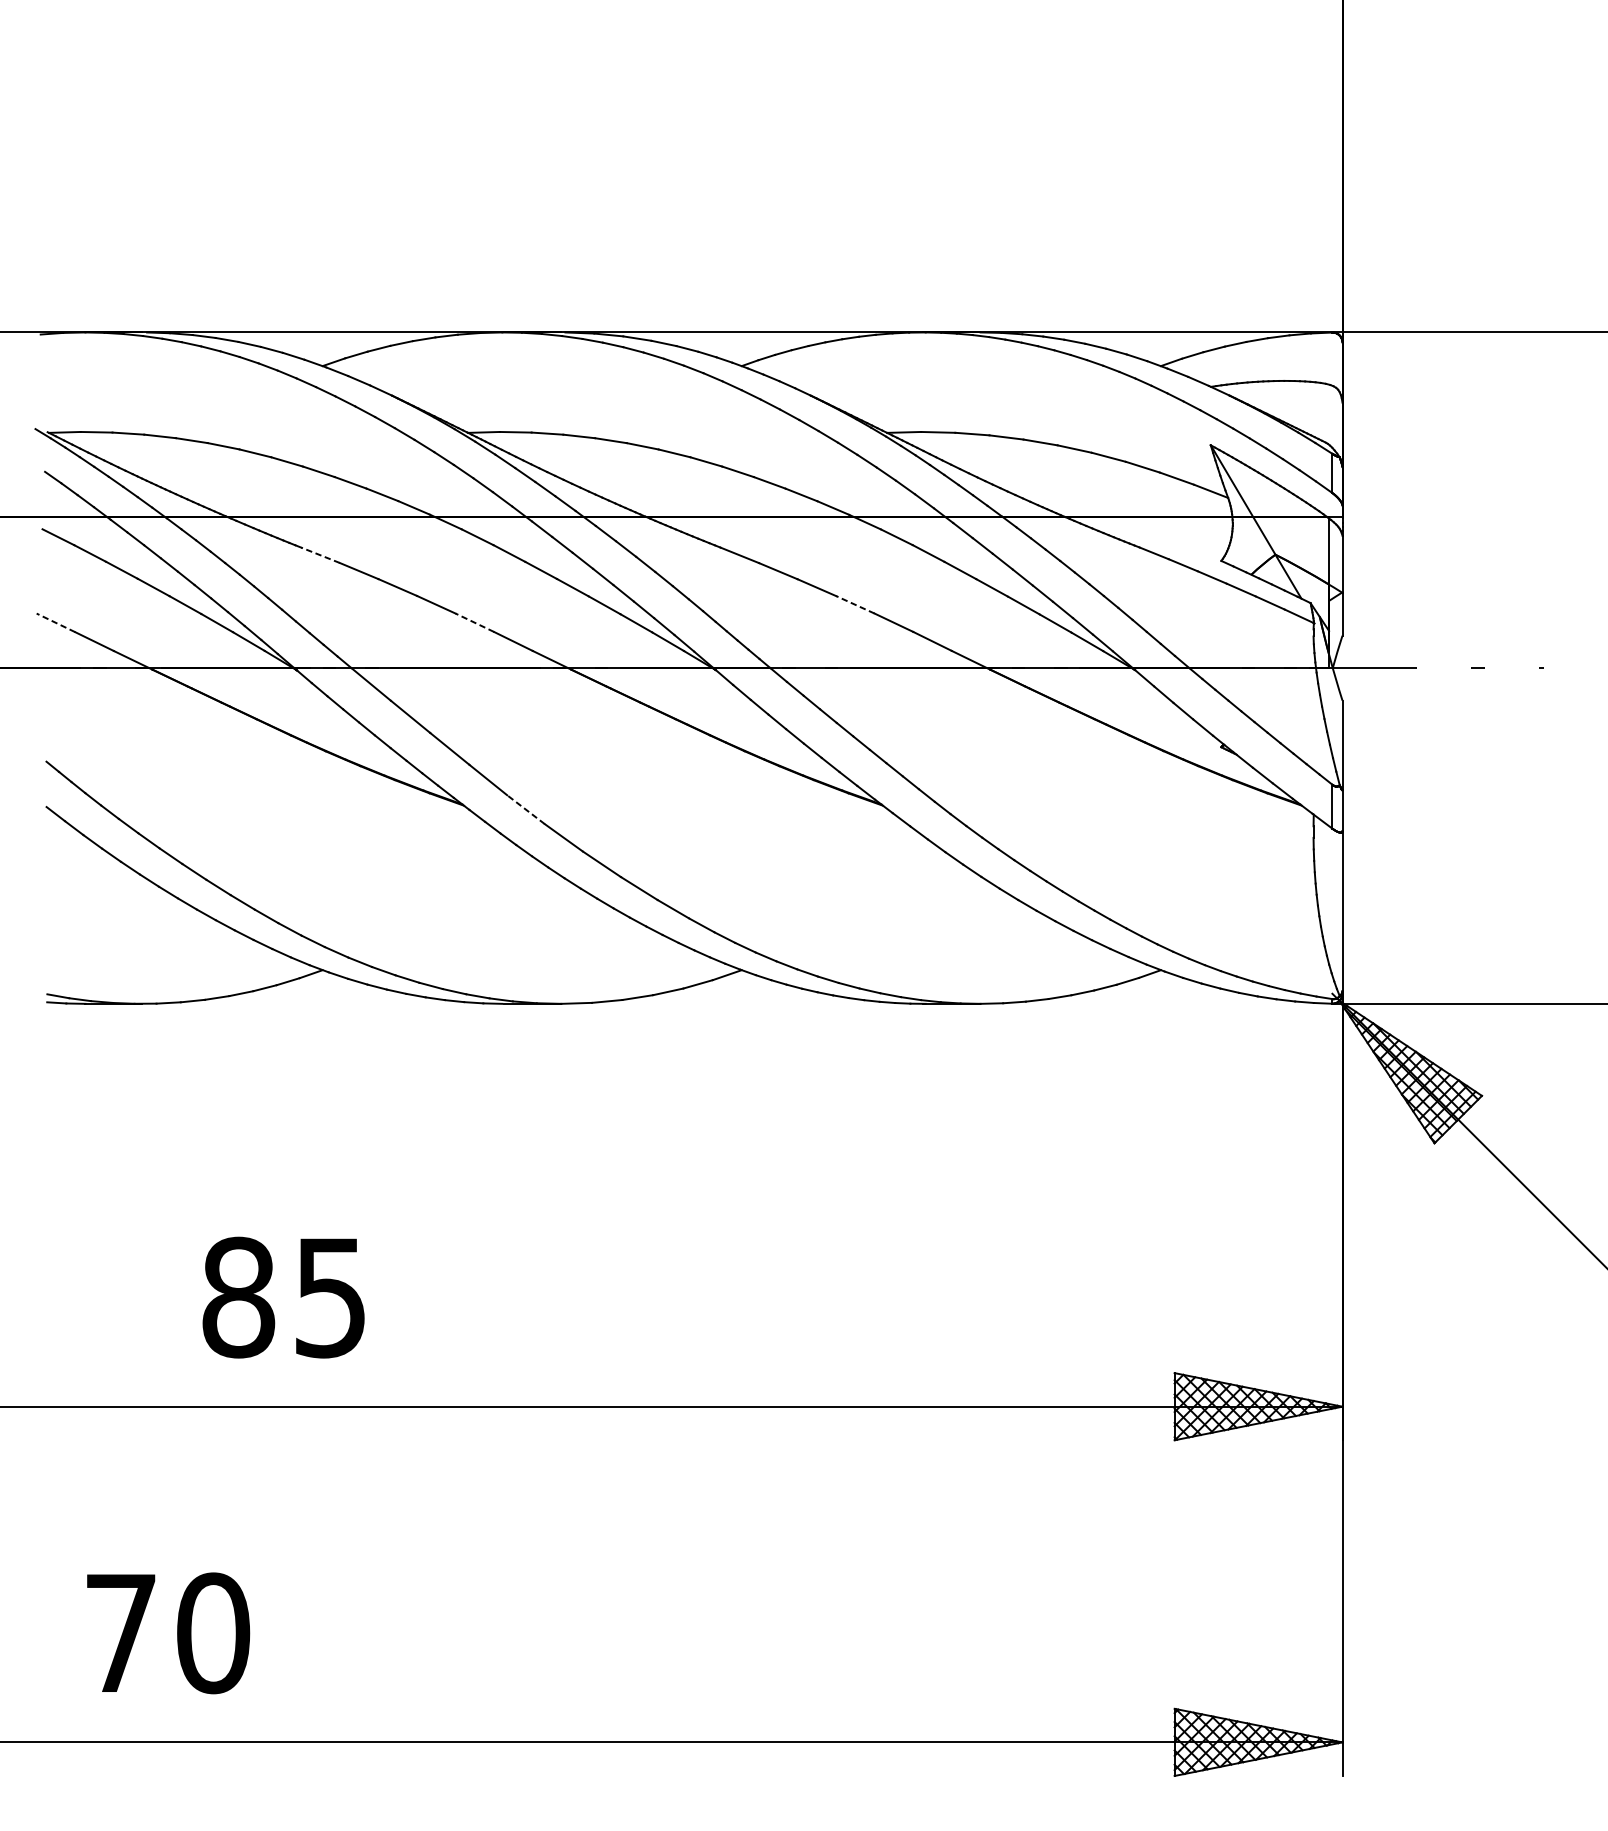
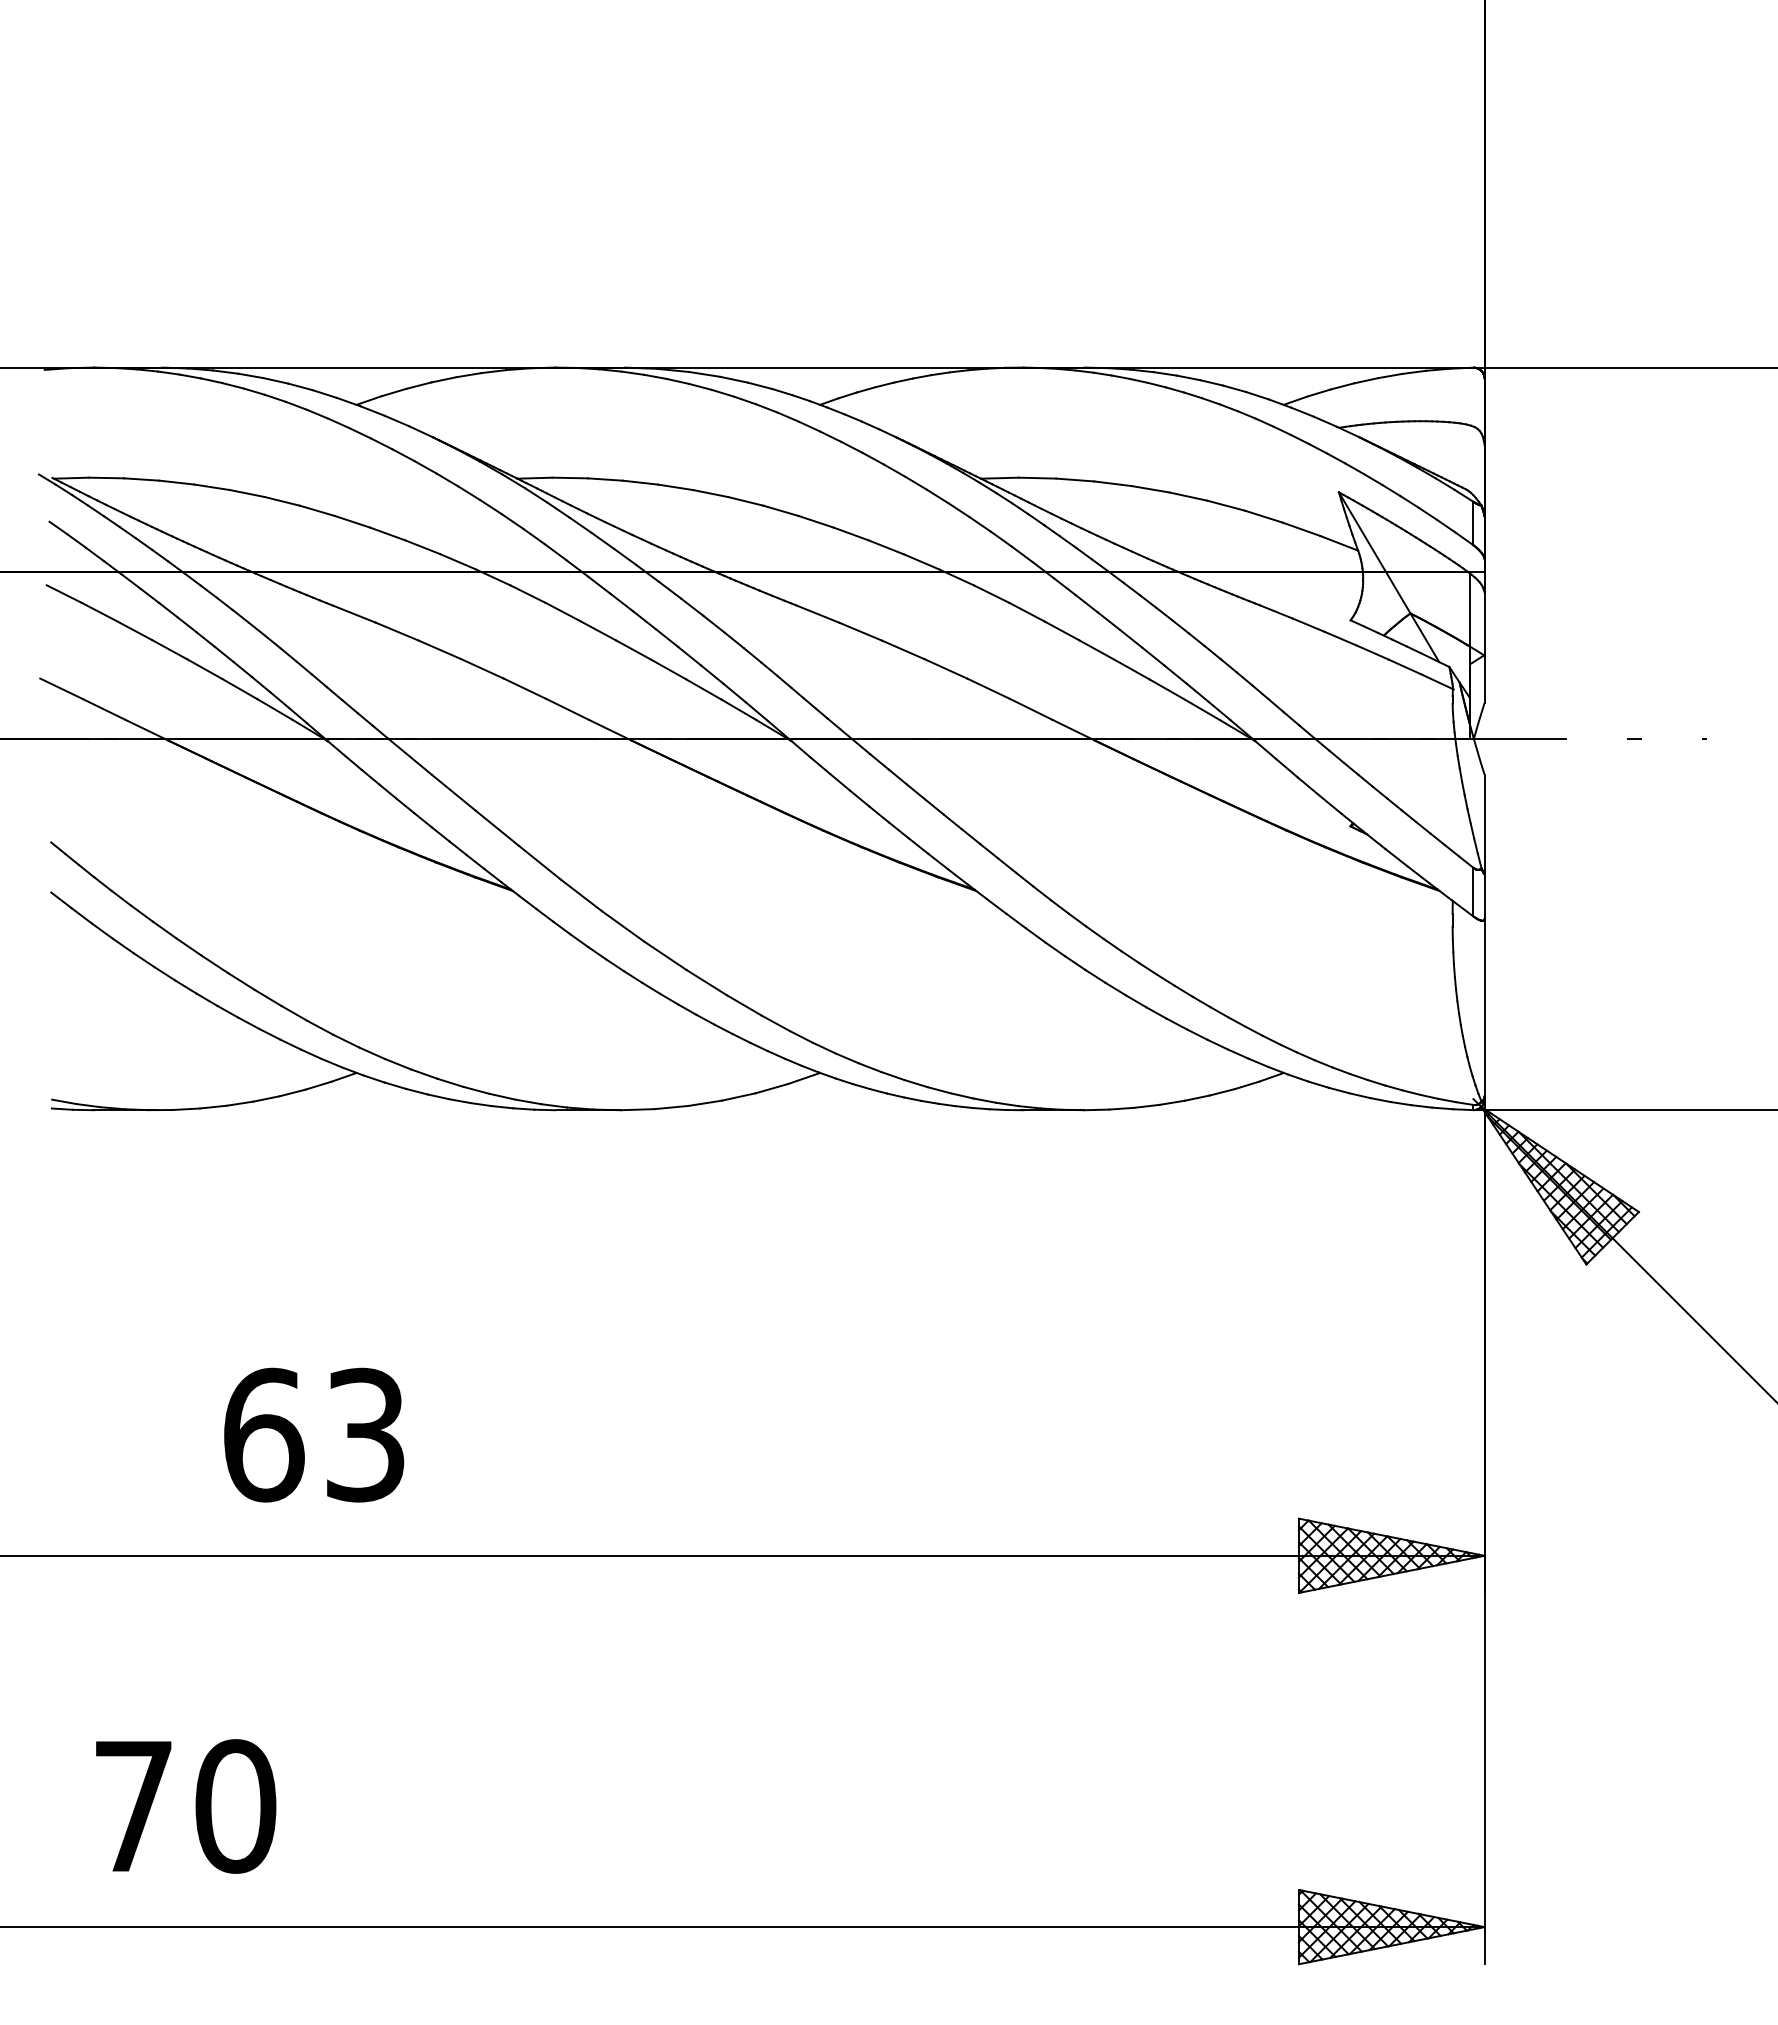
line: (320, 555) -> (354, 614), dashed -> solid
line: (855, 604) -> (945, 668), dashed -> solid
line: (55, 622) -> (61, 688), dashed -> solid
line: (475, 622) -> (525, 688), dashed -> solid
line: (525, 809) -> (581, 895), dashed -> solid
text: (283, 1297) -> (313, 1434), 85 -> 63

